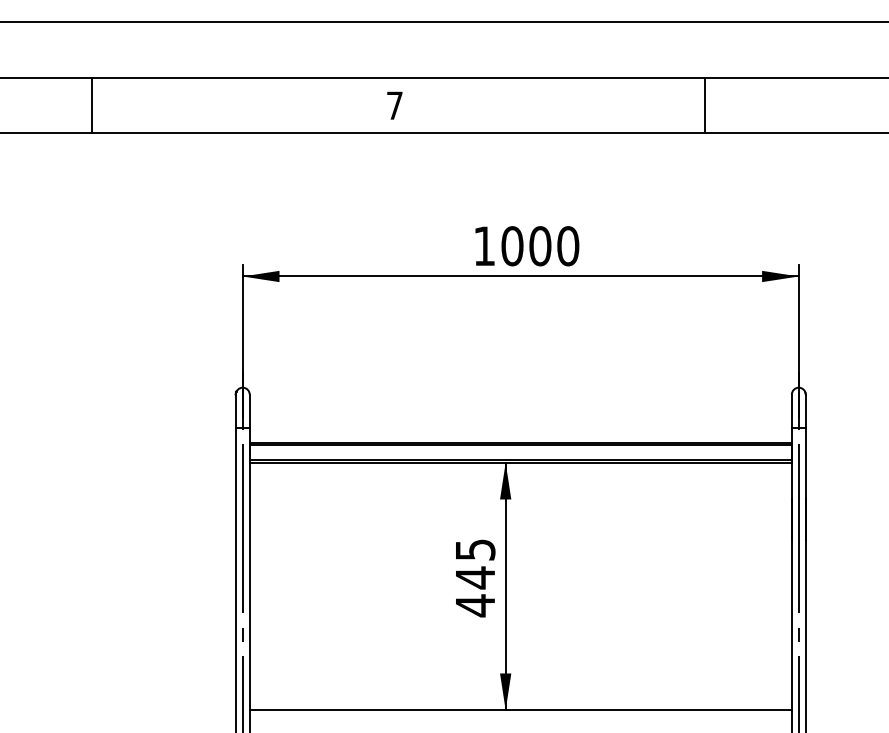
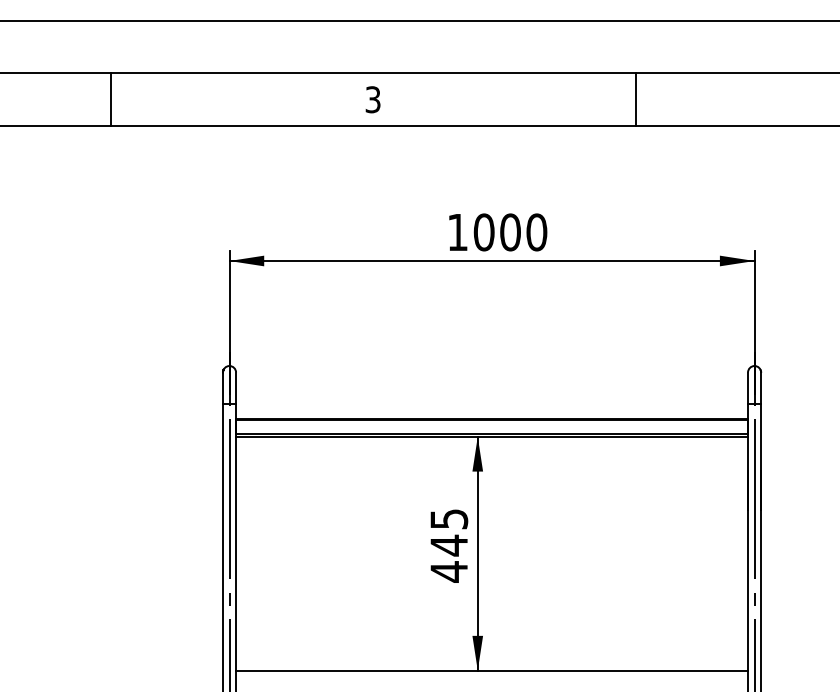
line: (92, 105) -> (111, 99), moved
text: (394, 105) -> (372, 99), 7 -> 3
line: (705, 105) -> (636, 99), moved

